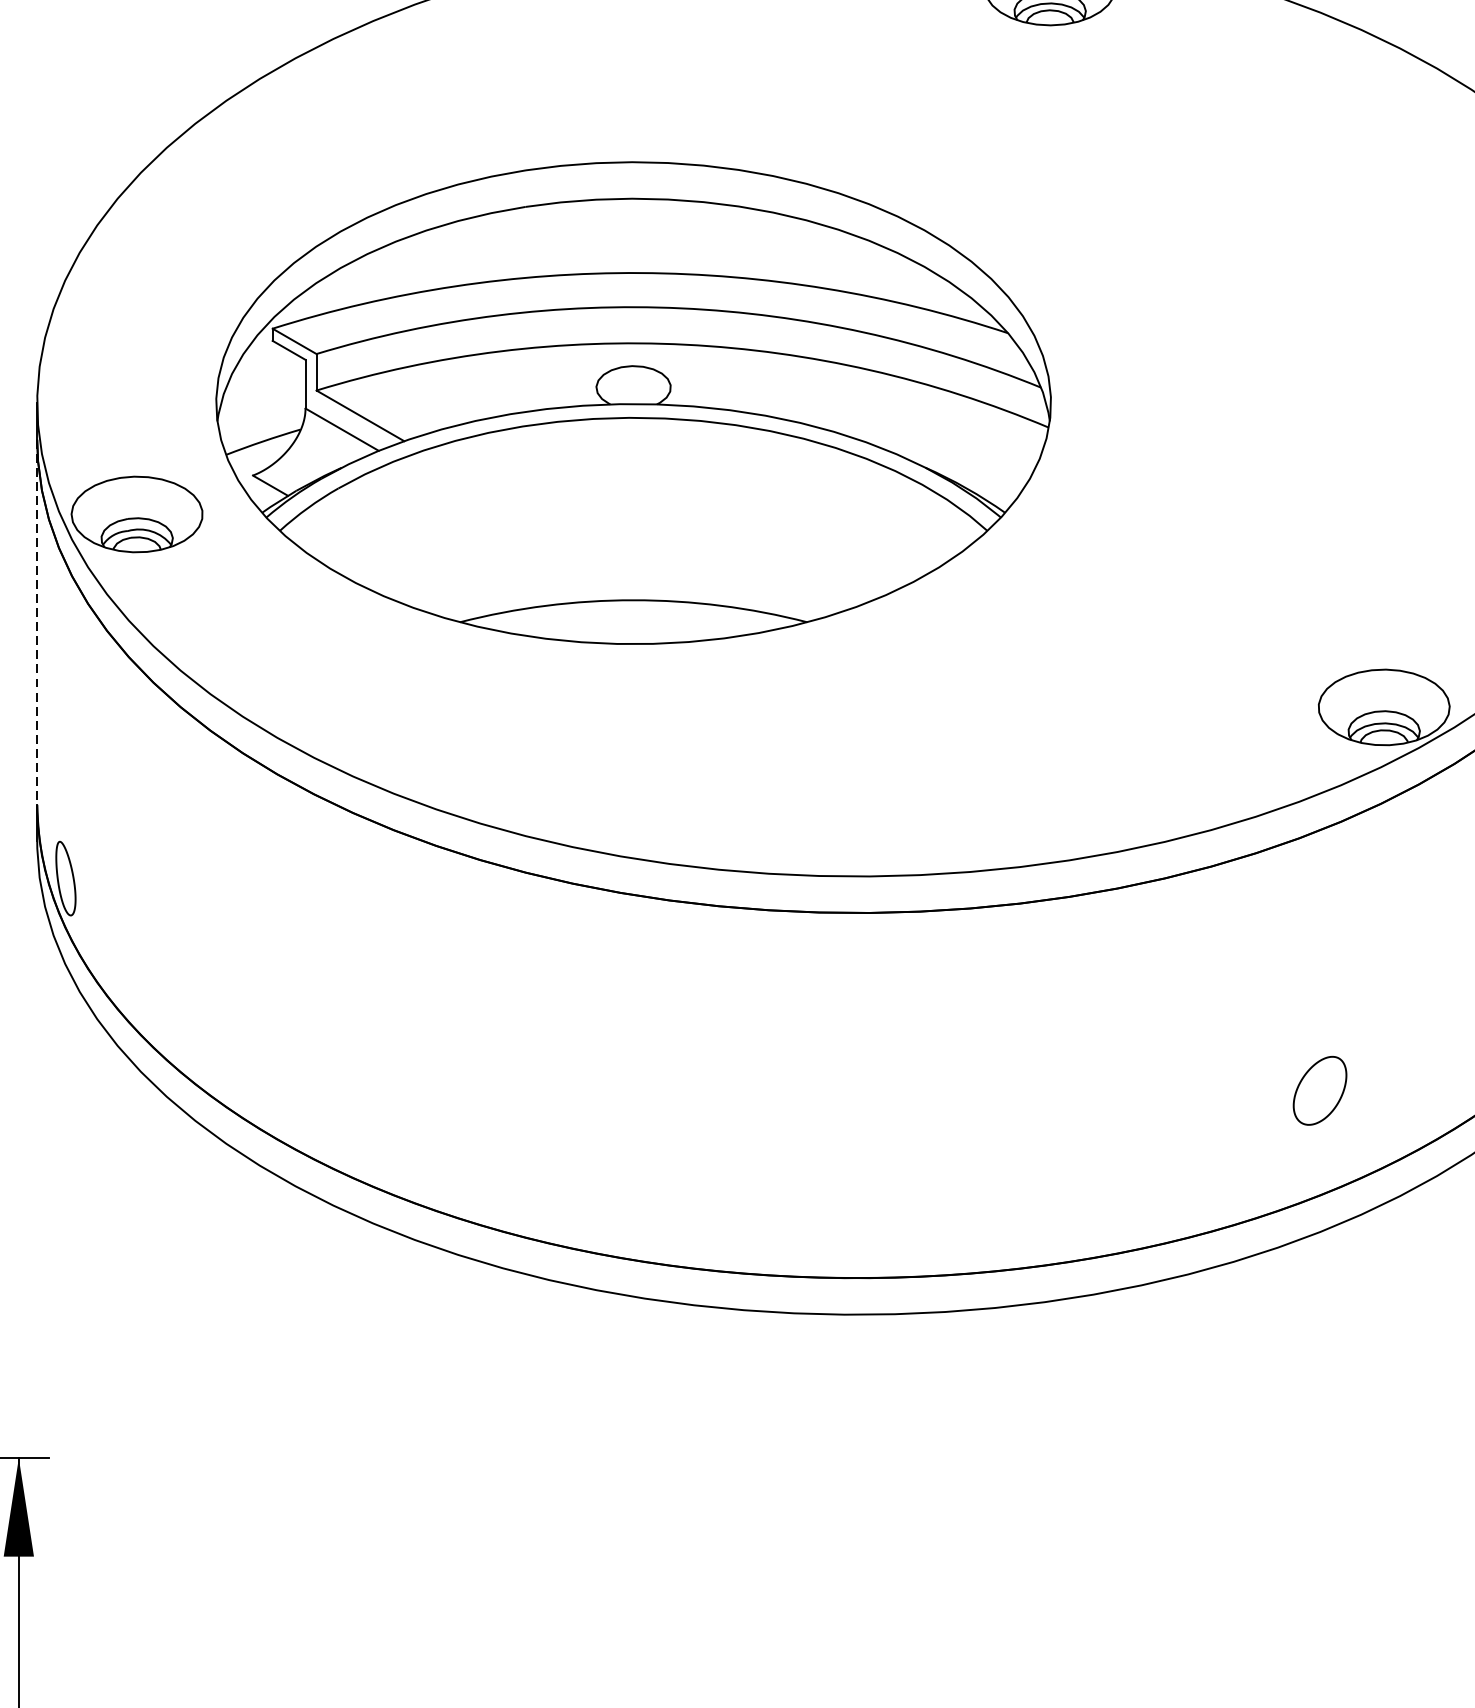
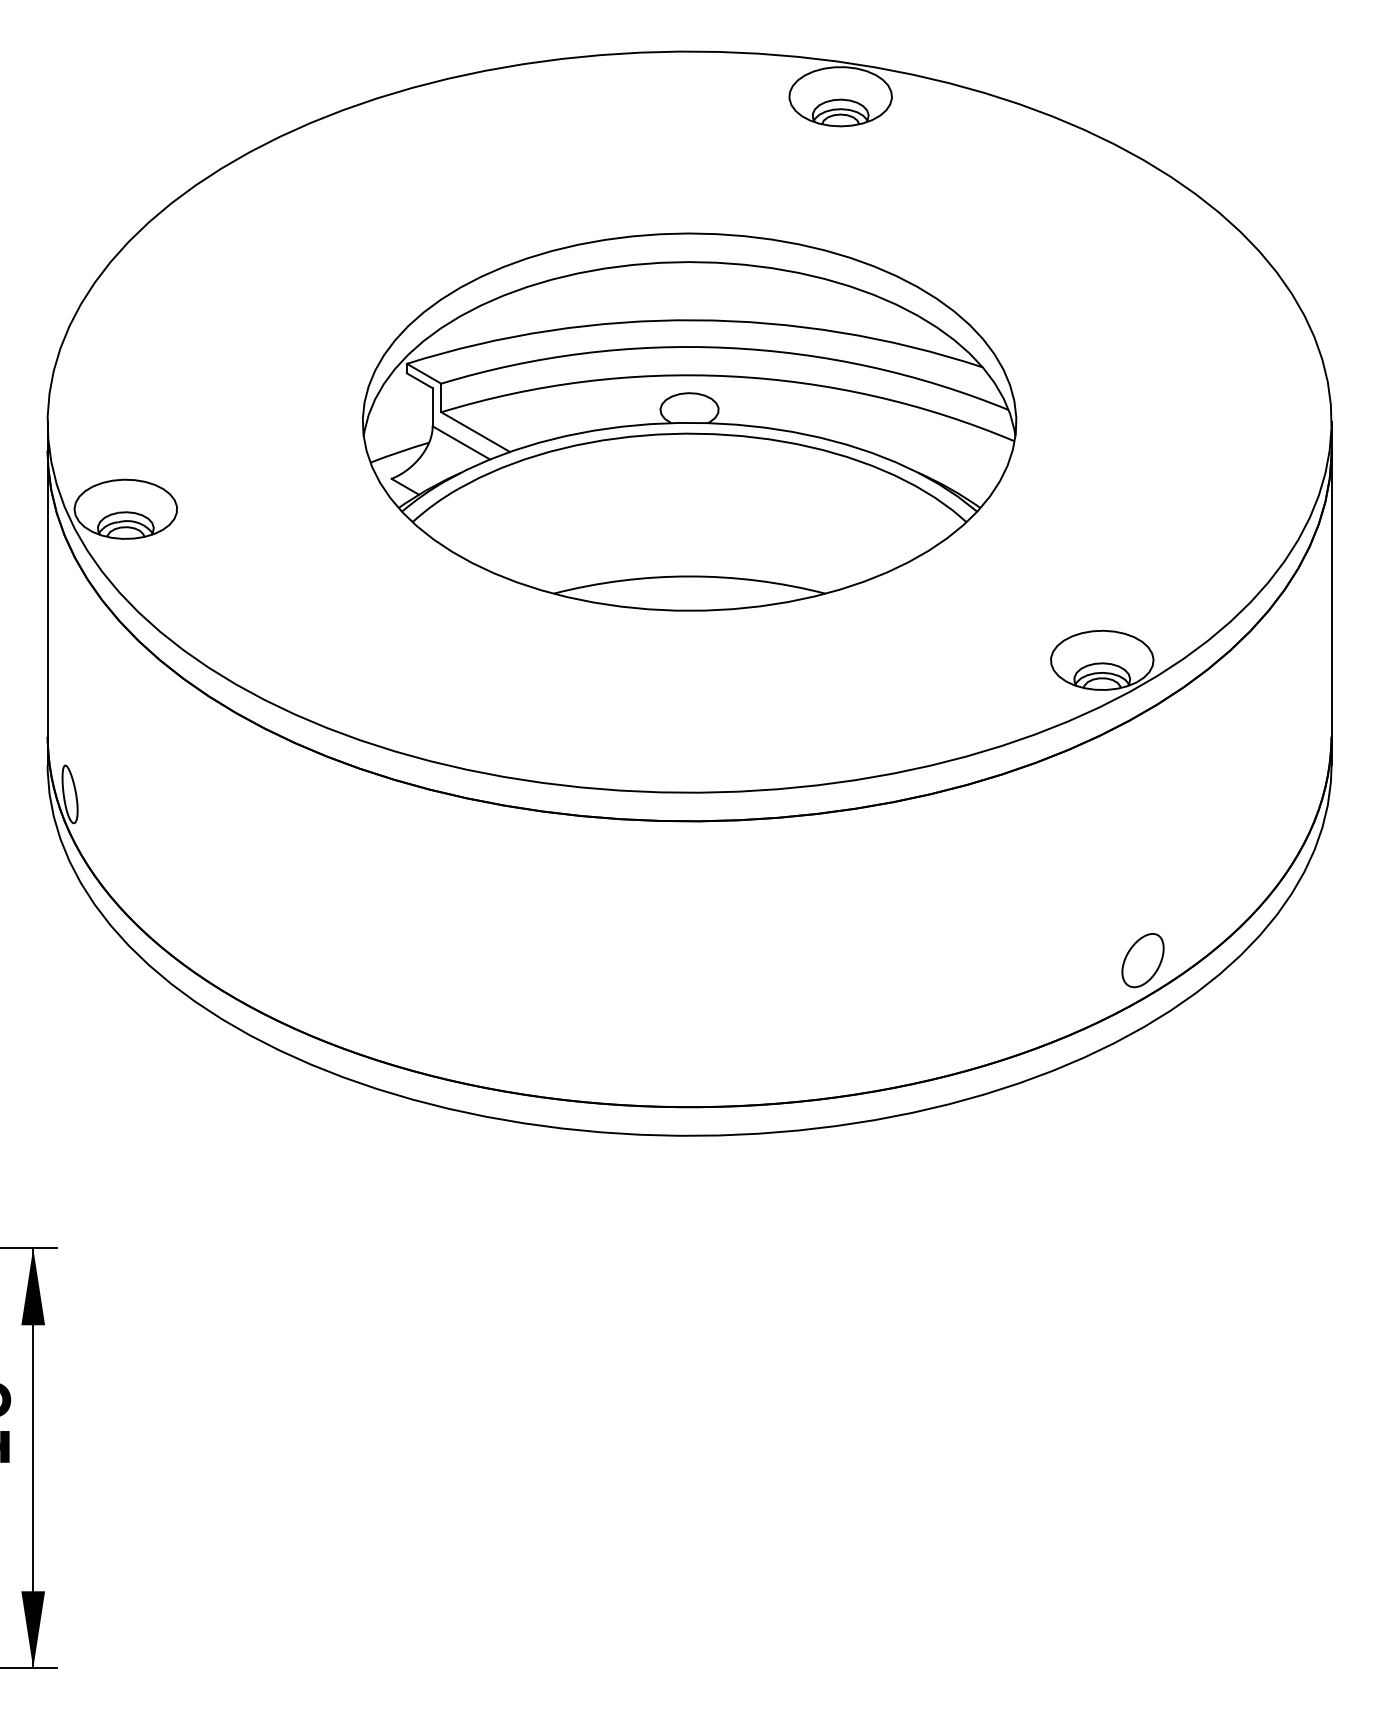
part: (633, 402) -> (689, 421), moved
line: (37, 622) -> (47, 593), dashed -> solid
part: (1319, 1090) -> (1142, 960), moved

